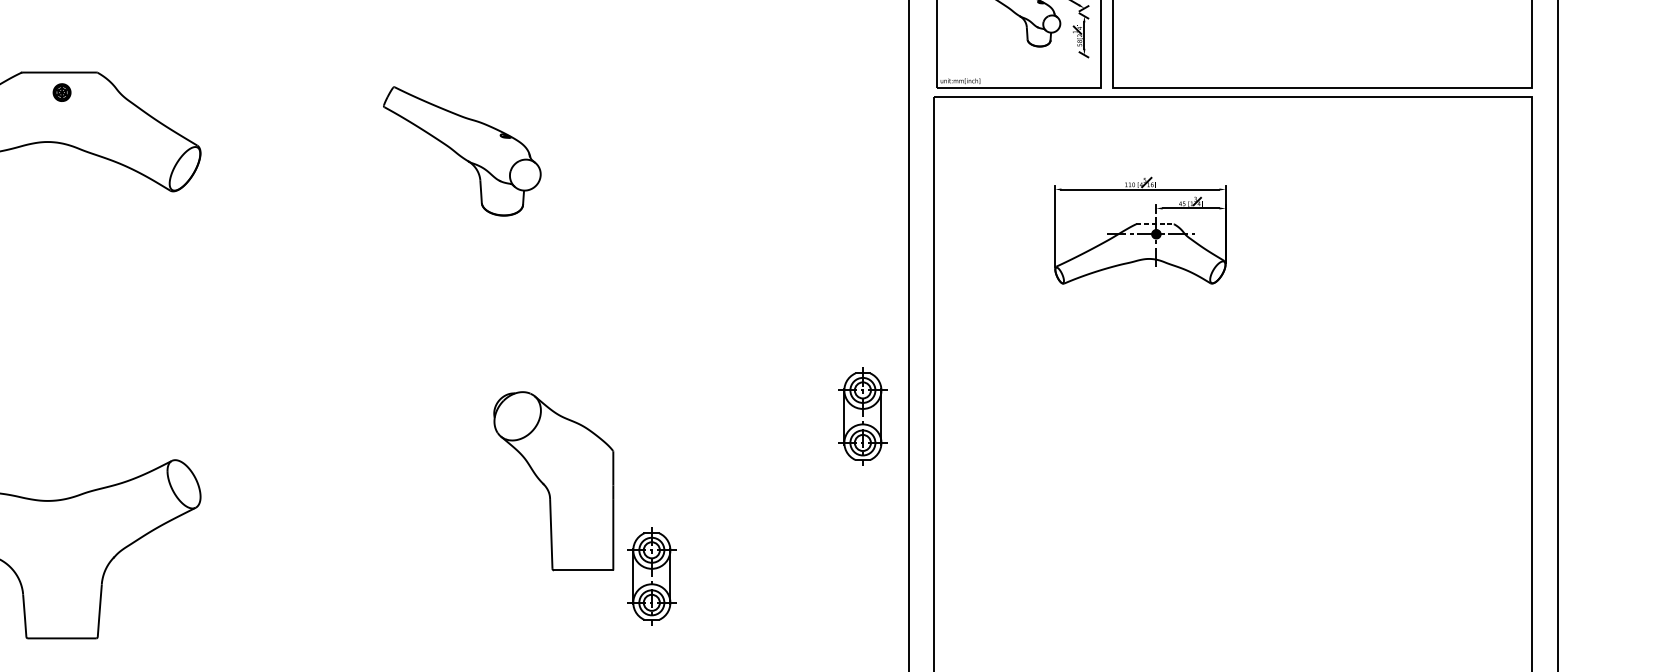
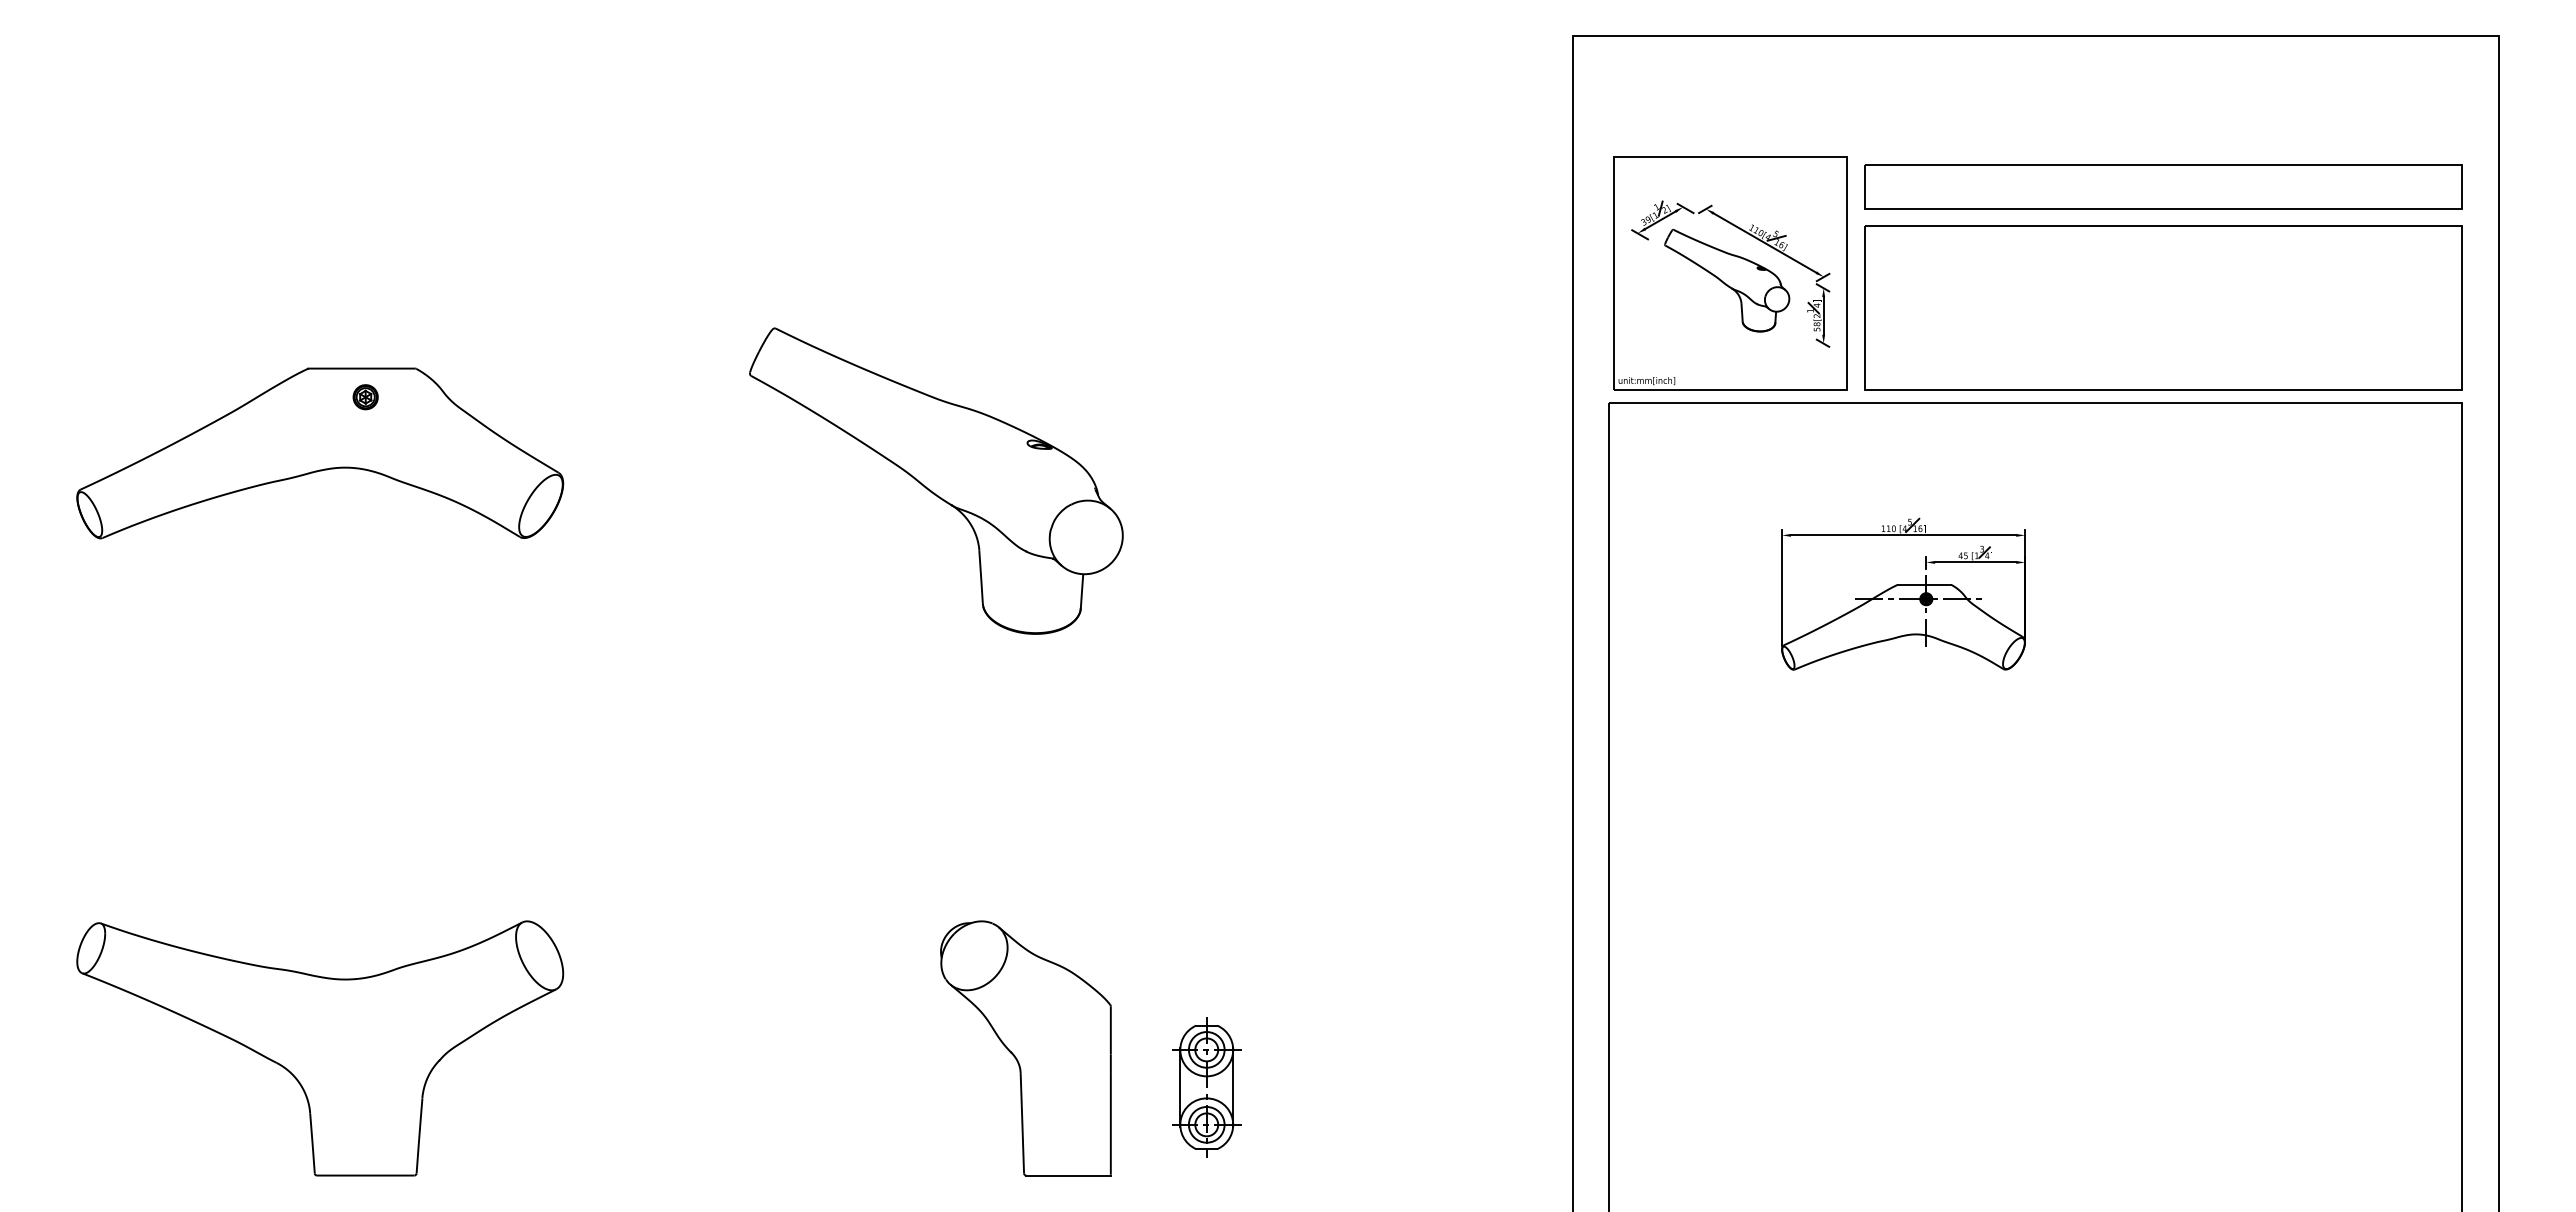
part: (462, 151) -> (936, 480), size x1.67
line: (1155, 223) -> (1924, 584), dashed -> solid
part: (862, 416) -> (1507, 859), removed
part: (553, 481) -> (1025, 1048), moved

